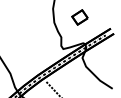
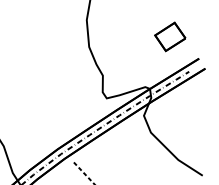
part: (79, 17) -> (169, 36), moved

